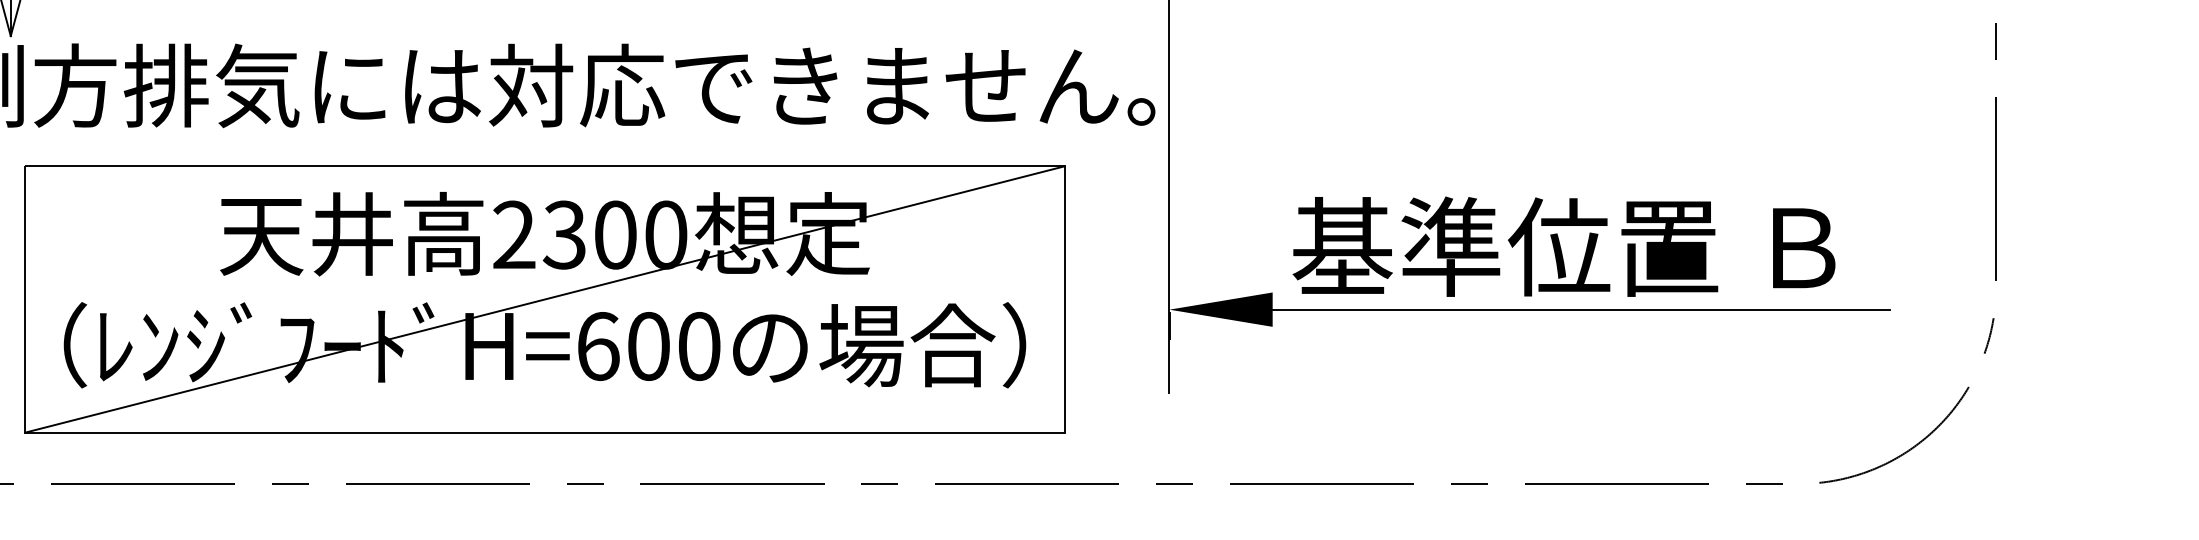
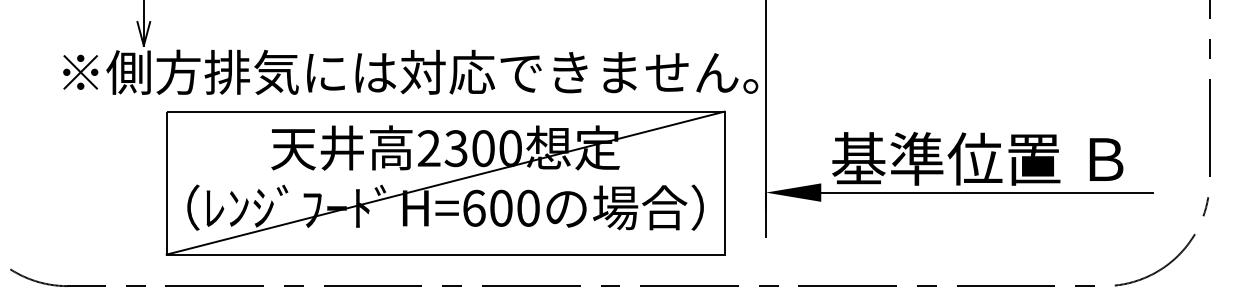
part: (544, 298) -> (445, 182), moved

